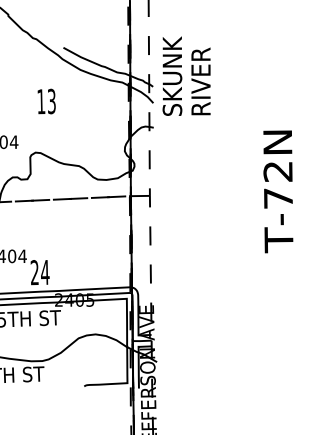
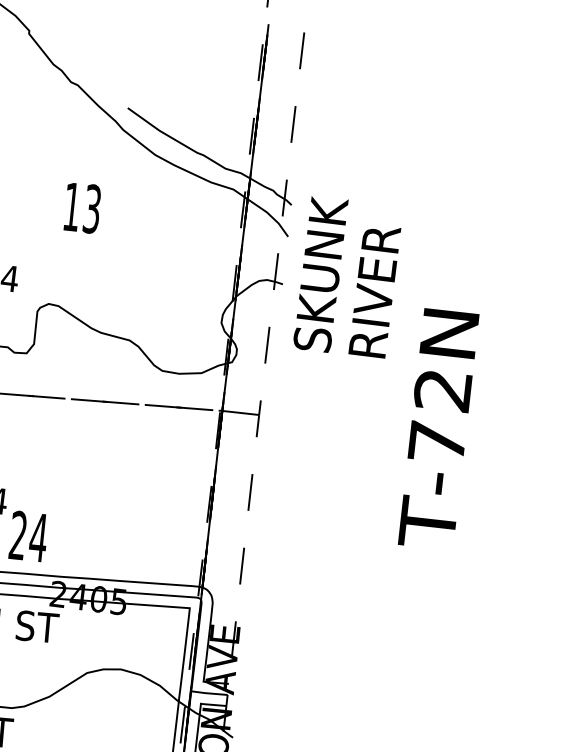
text: (186, 75) -> (348, 276), moved
text: (278, 191) -> (439, 428), moved

